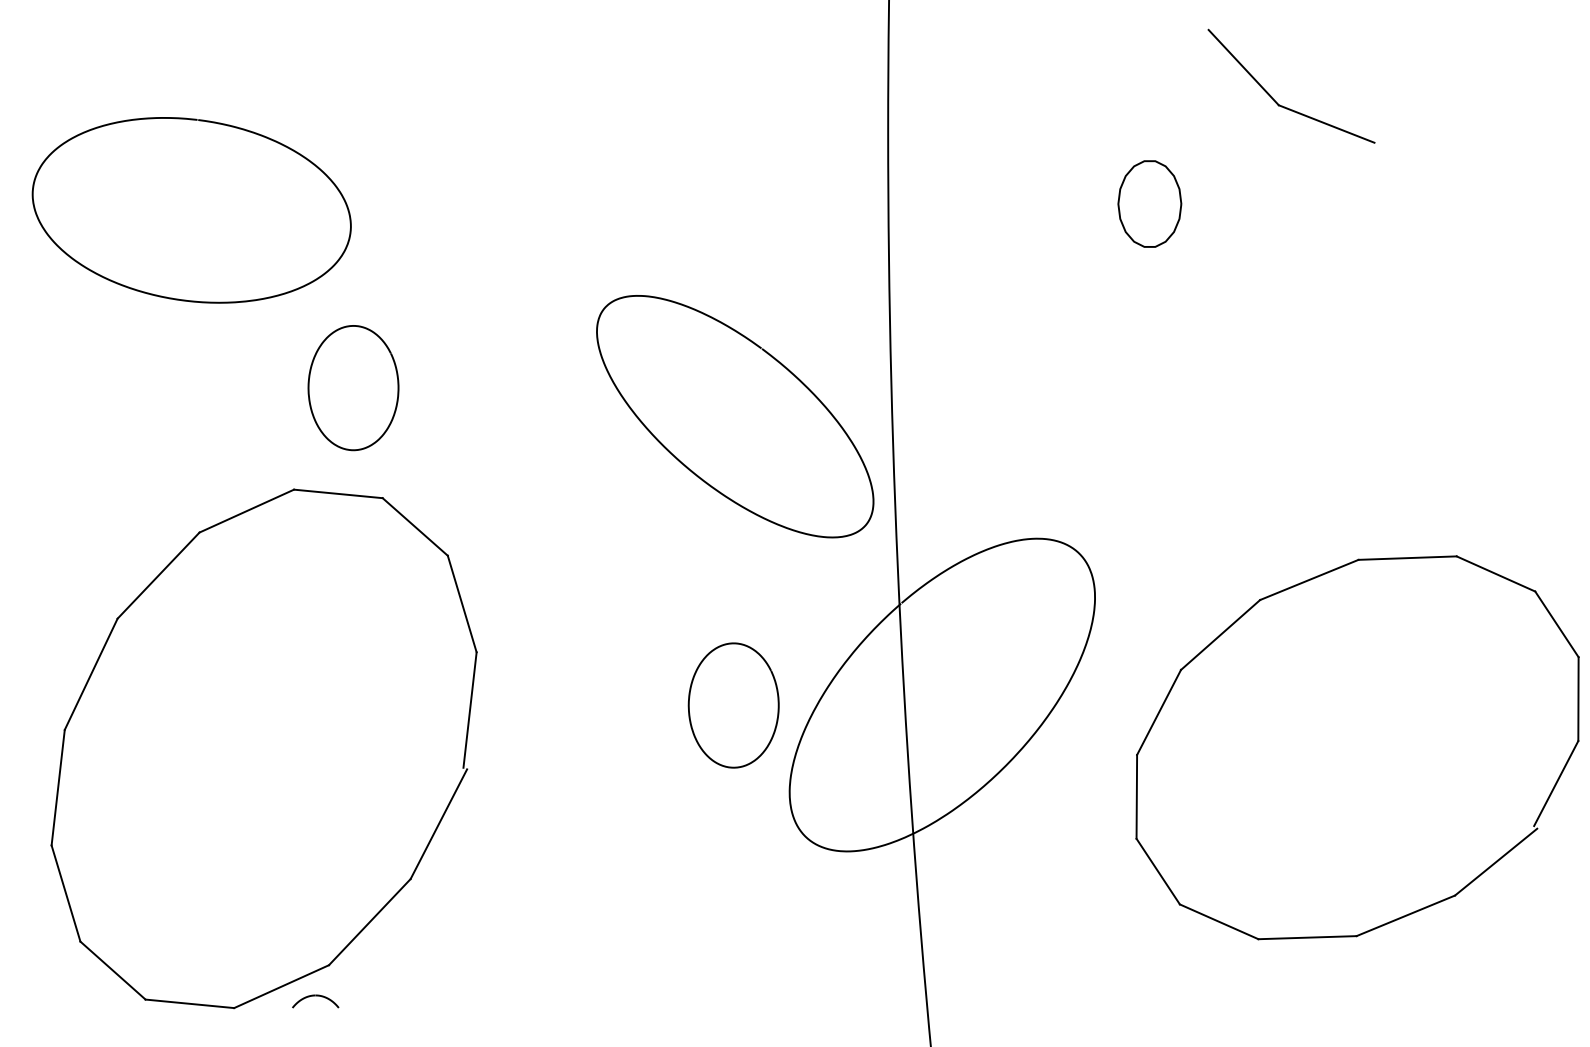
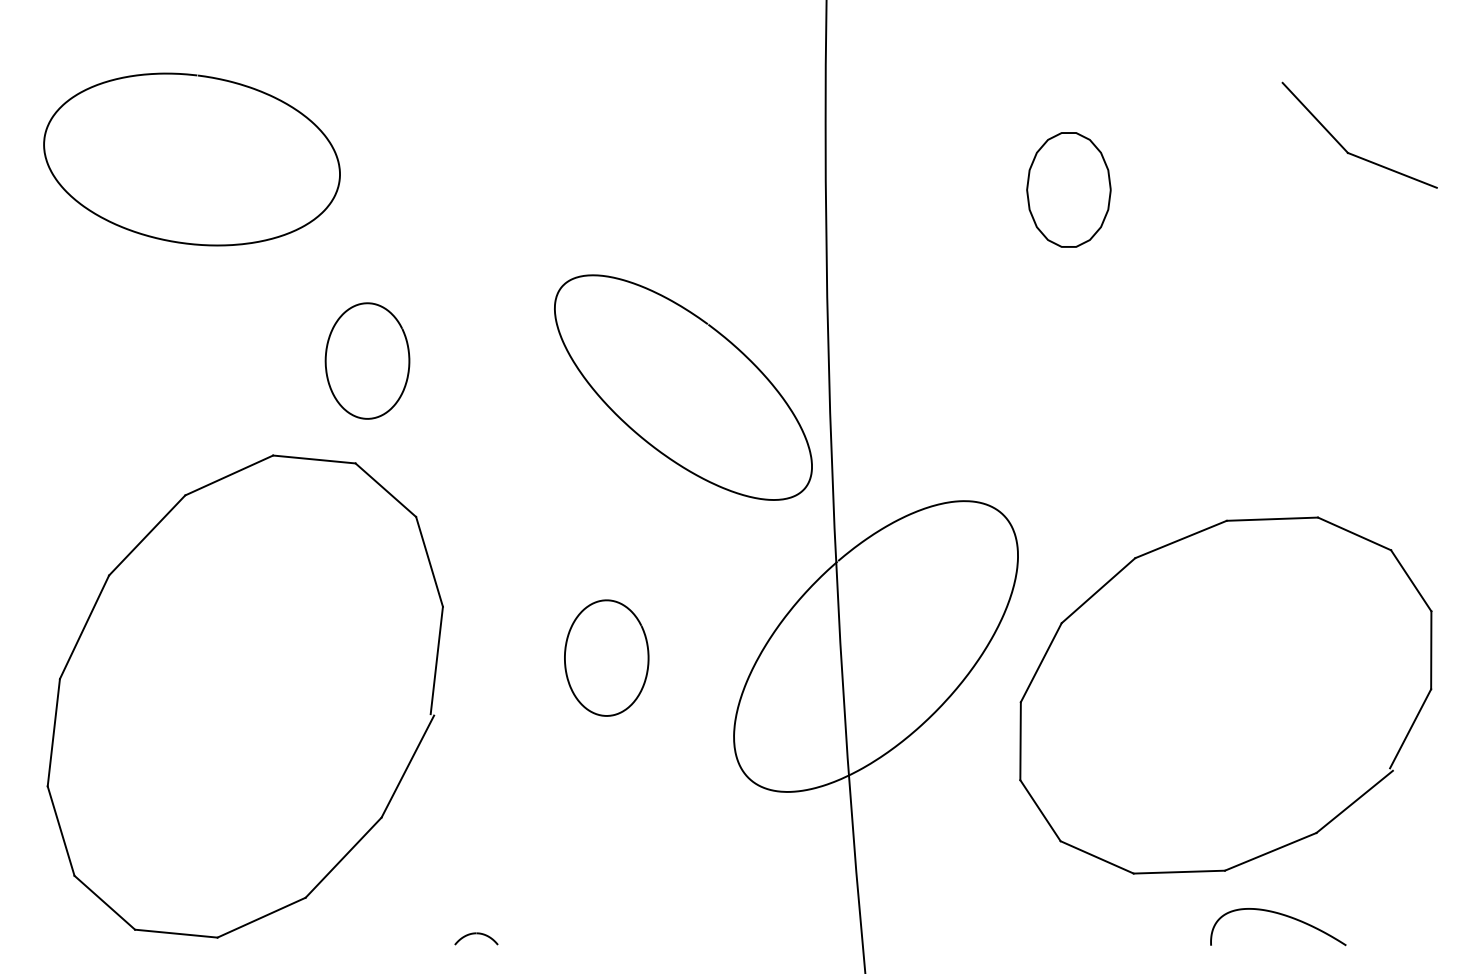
part: (1285, 106) -> (1354, 154), moved
part: (1149, 203) -> (1068, 189), size x1.43
curve: (178, 298) -> (179, 241), moved
curve: (309, 388) -> (326, 361), moved
curve: (690, 697) -> (566, 650), moved
part: (1357, 747) -> (1225, 695), moved
curve: (1379, 984) -> (1282, 915), added
part: (315, 1001) -> (476, 938), moved

